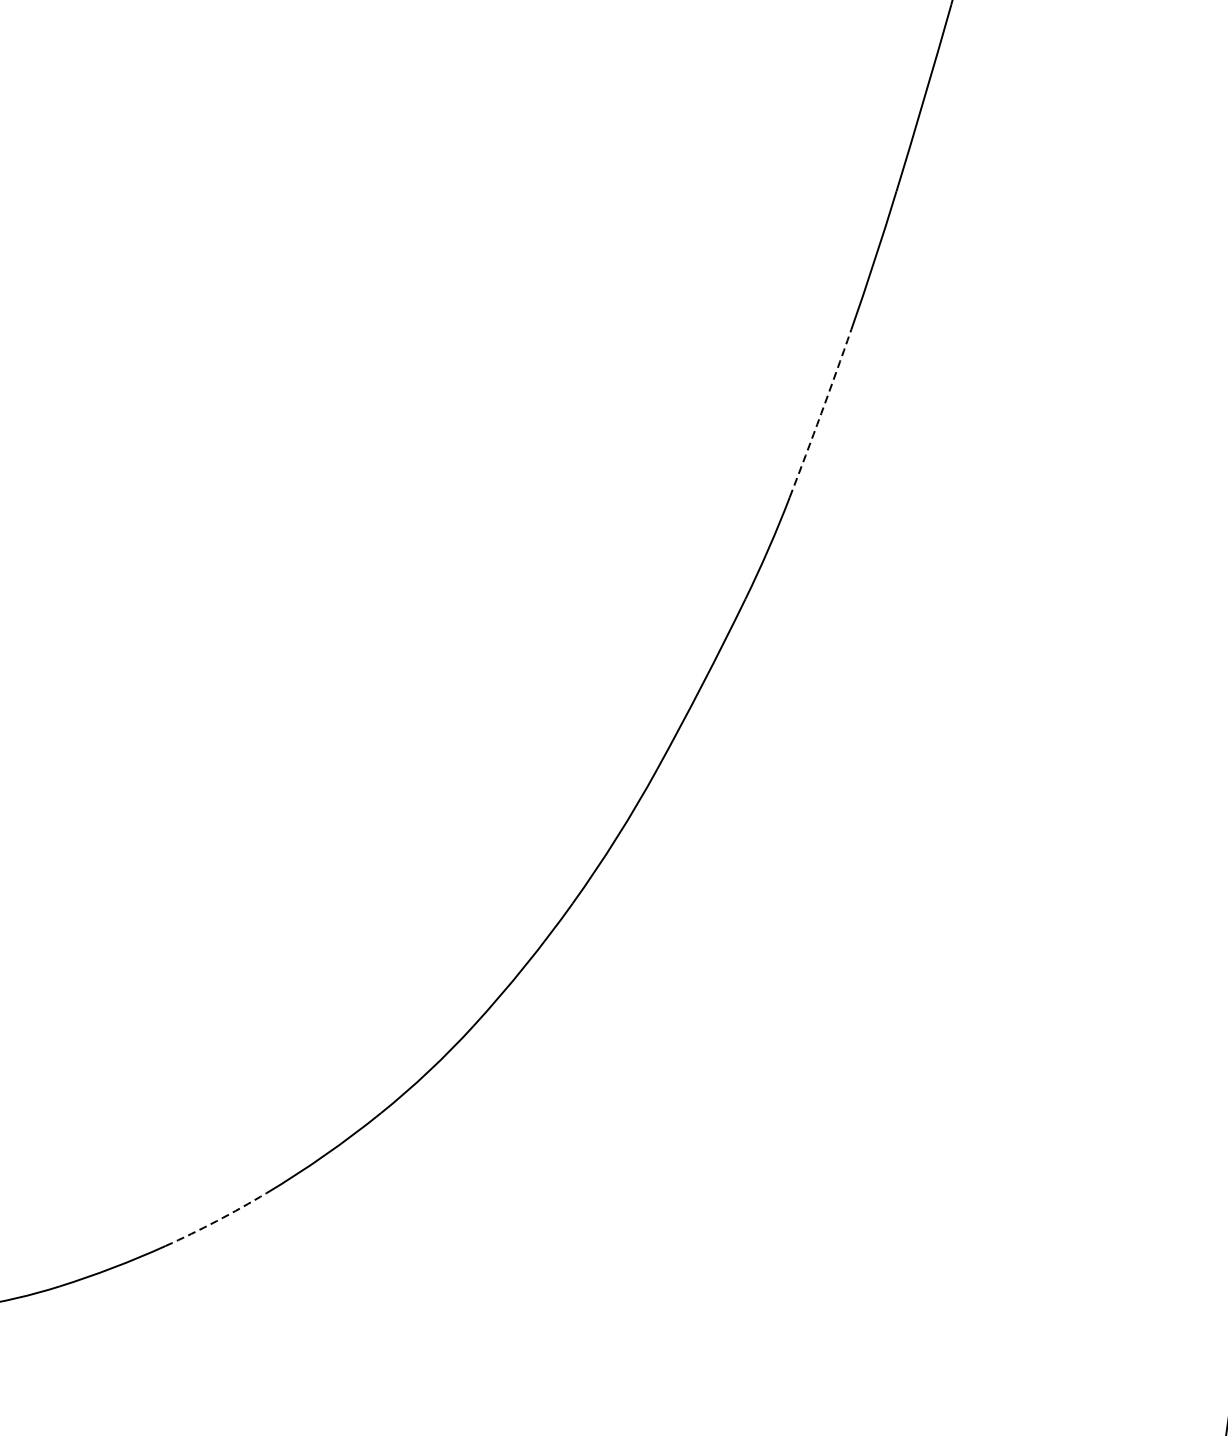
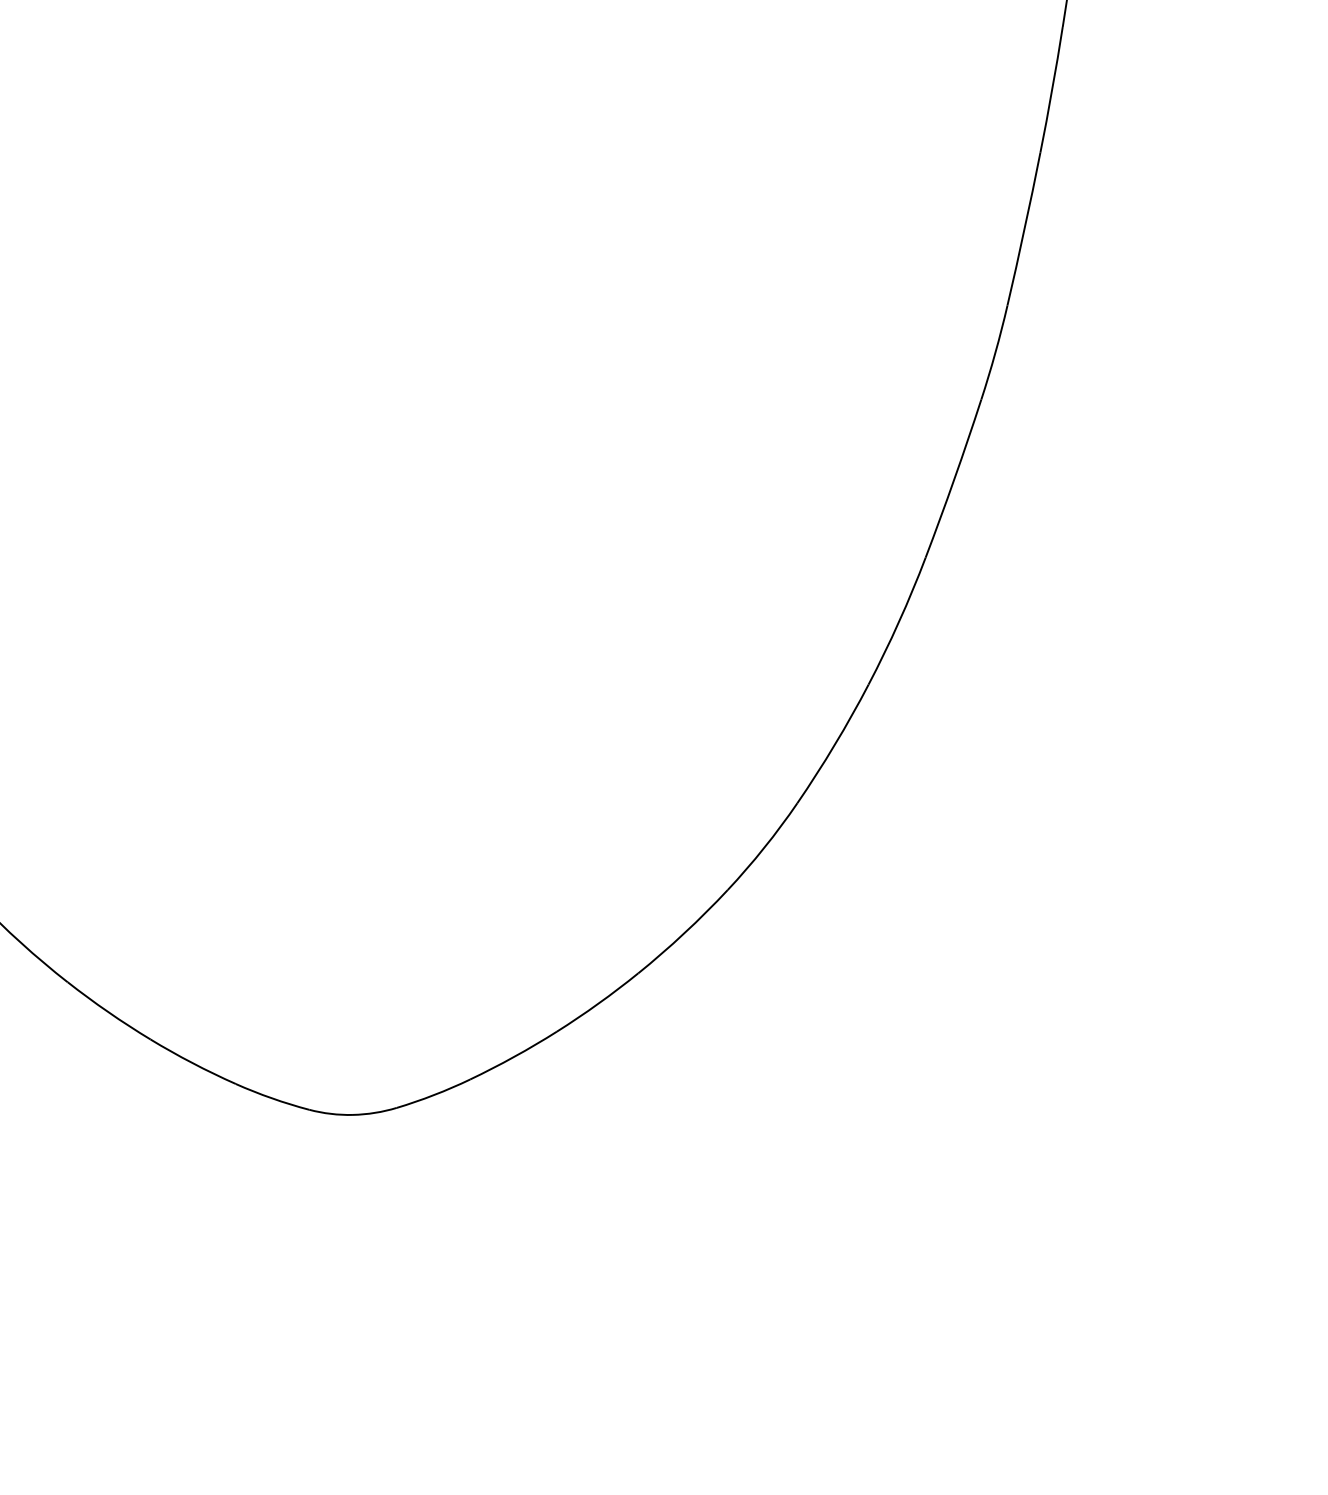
arc: (821, 413) -> (1024, 229), dashed -> solid
arc: (216, 1220) -> (598, 1003), dashed -> solid

